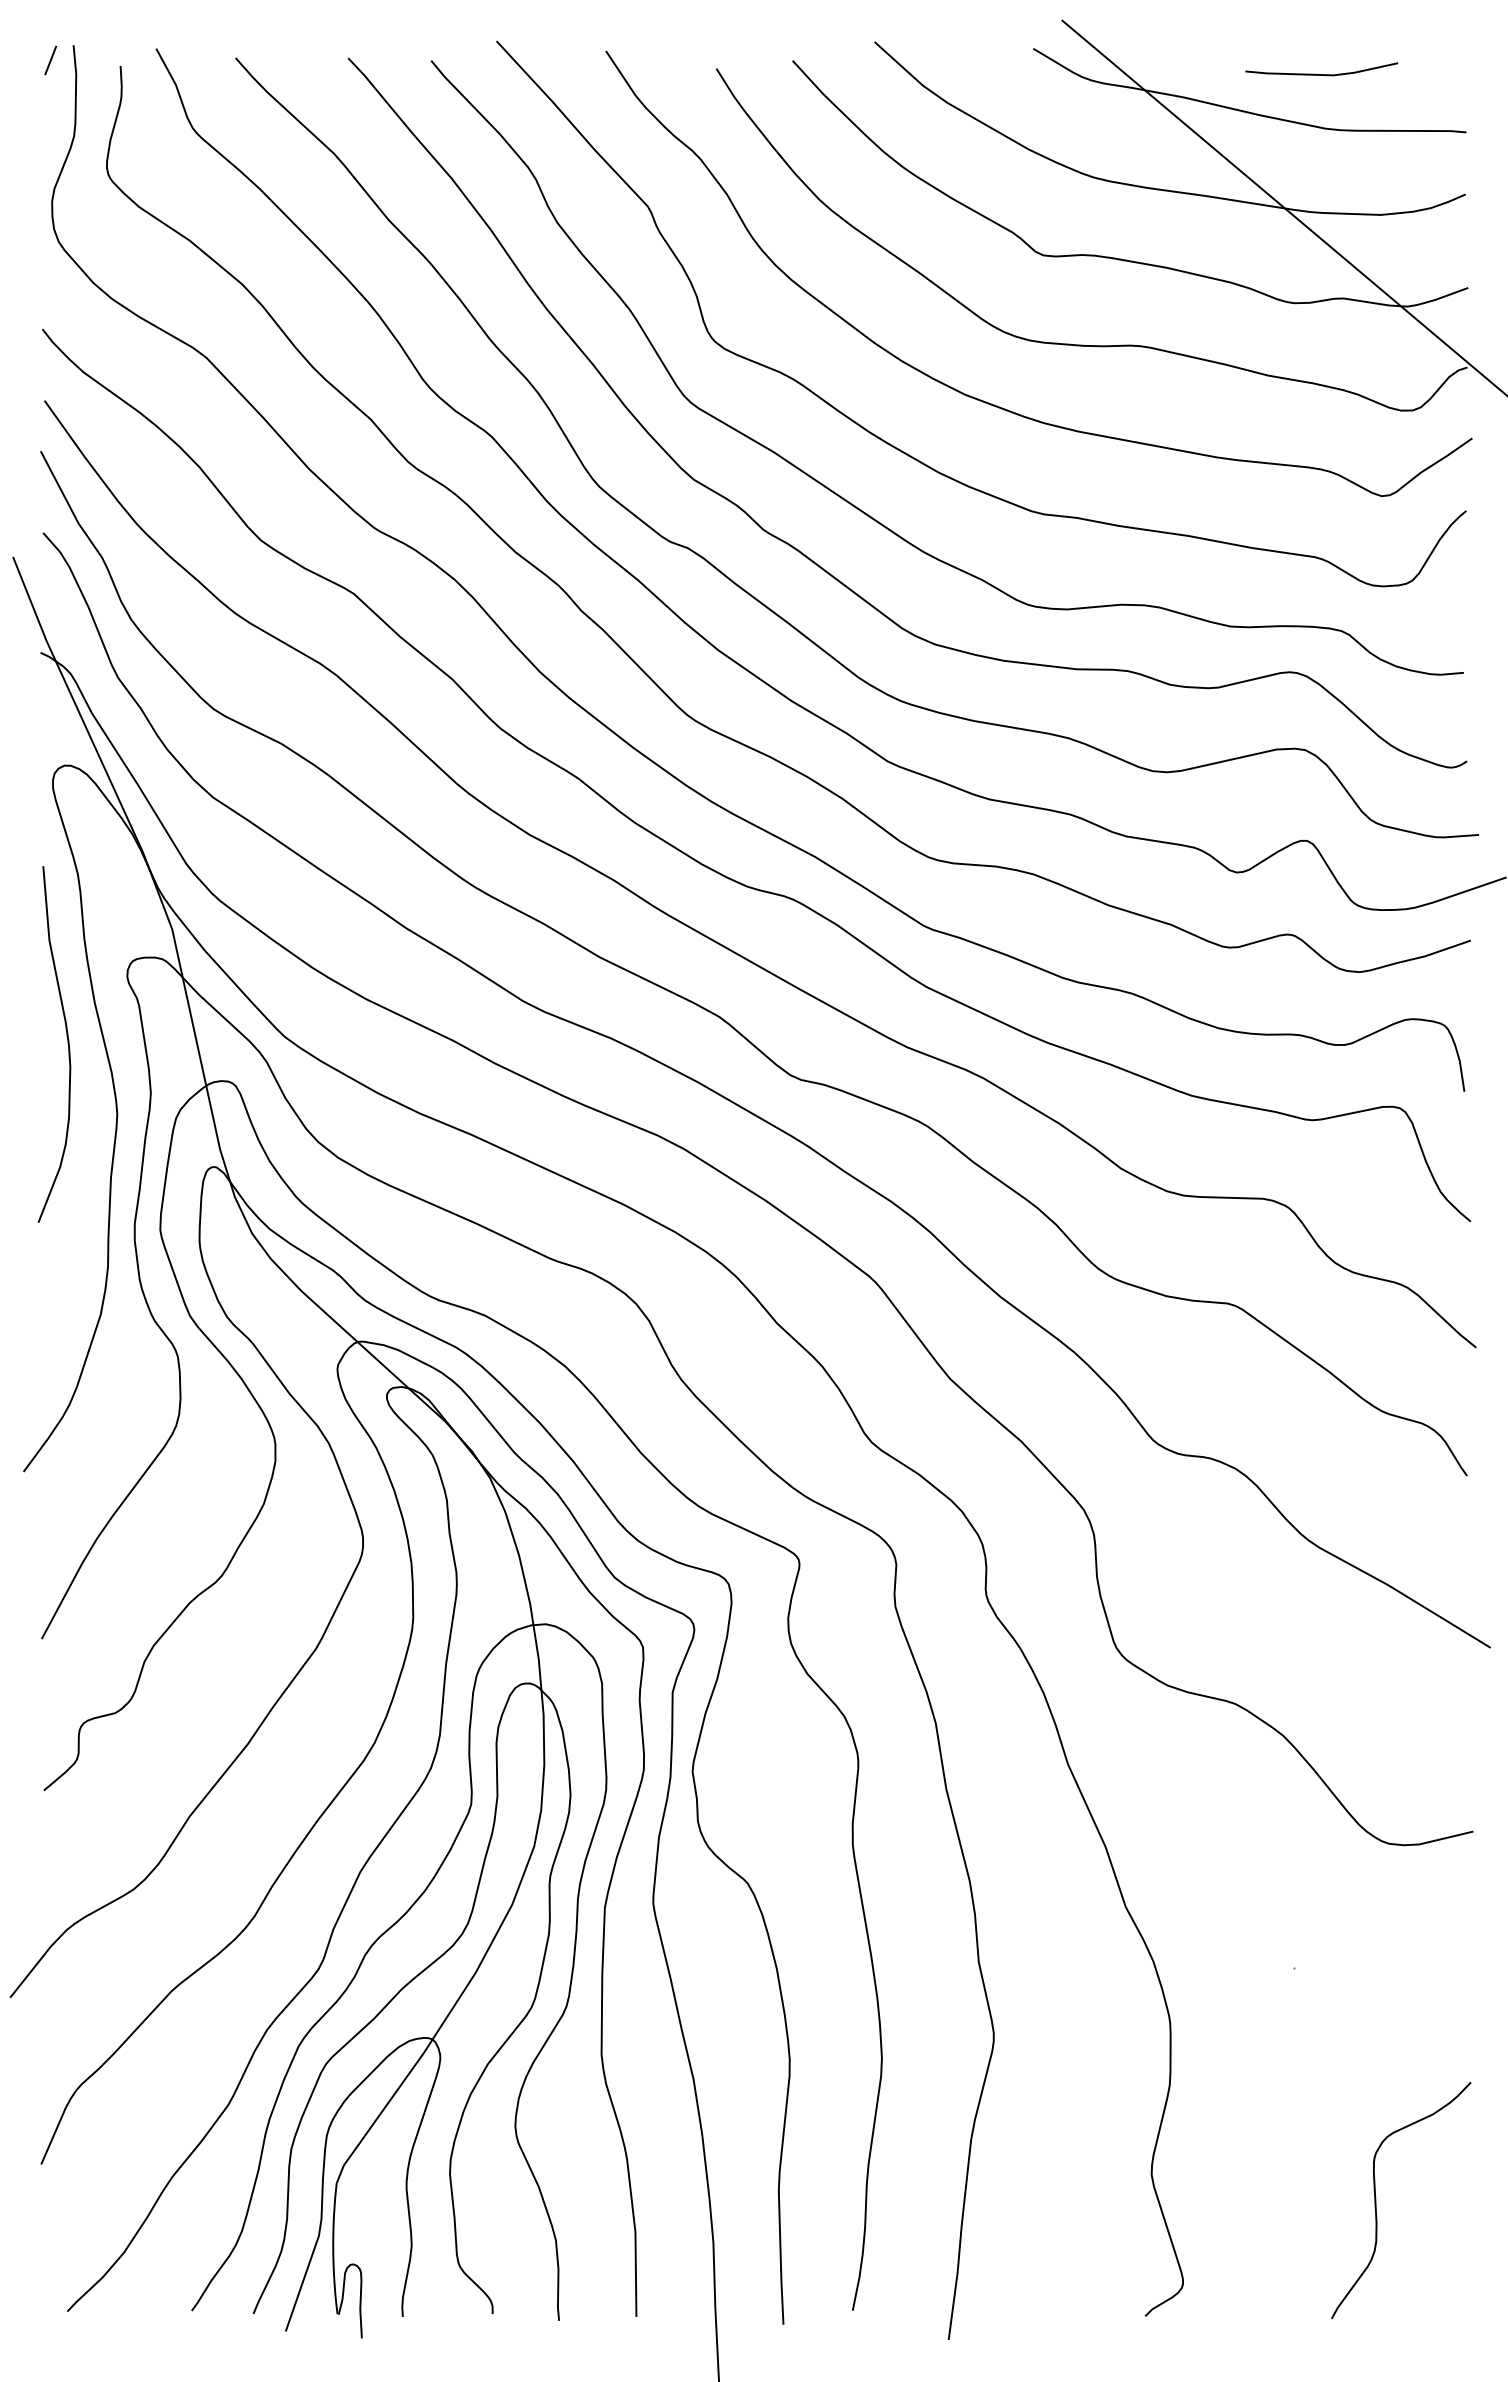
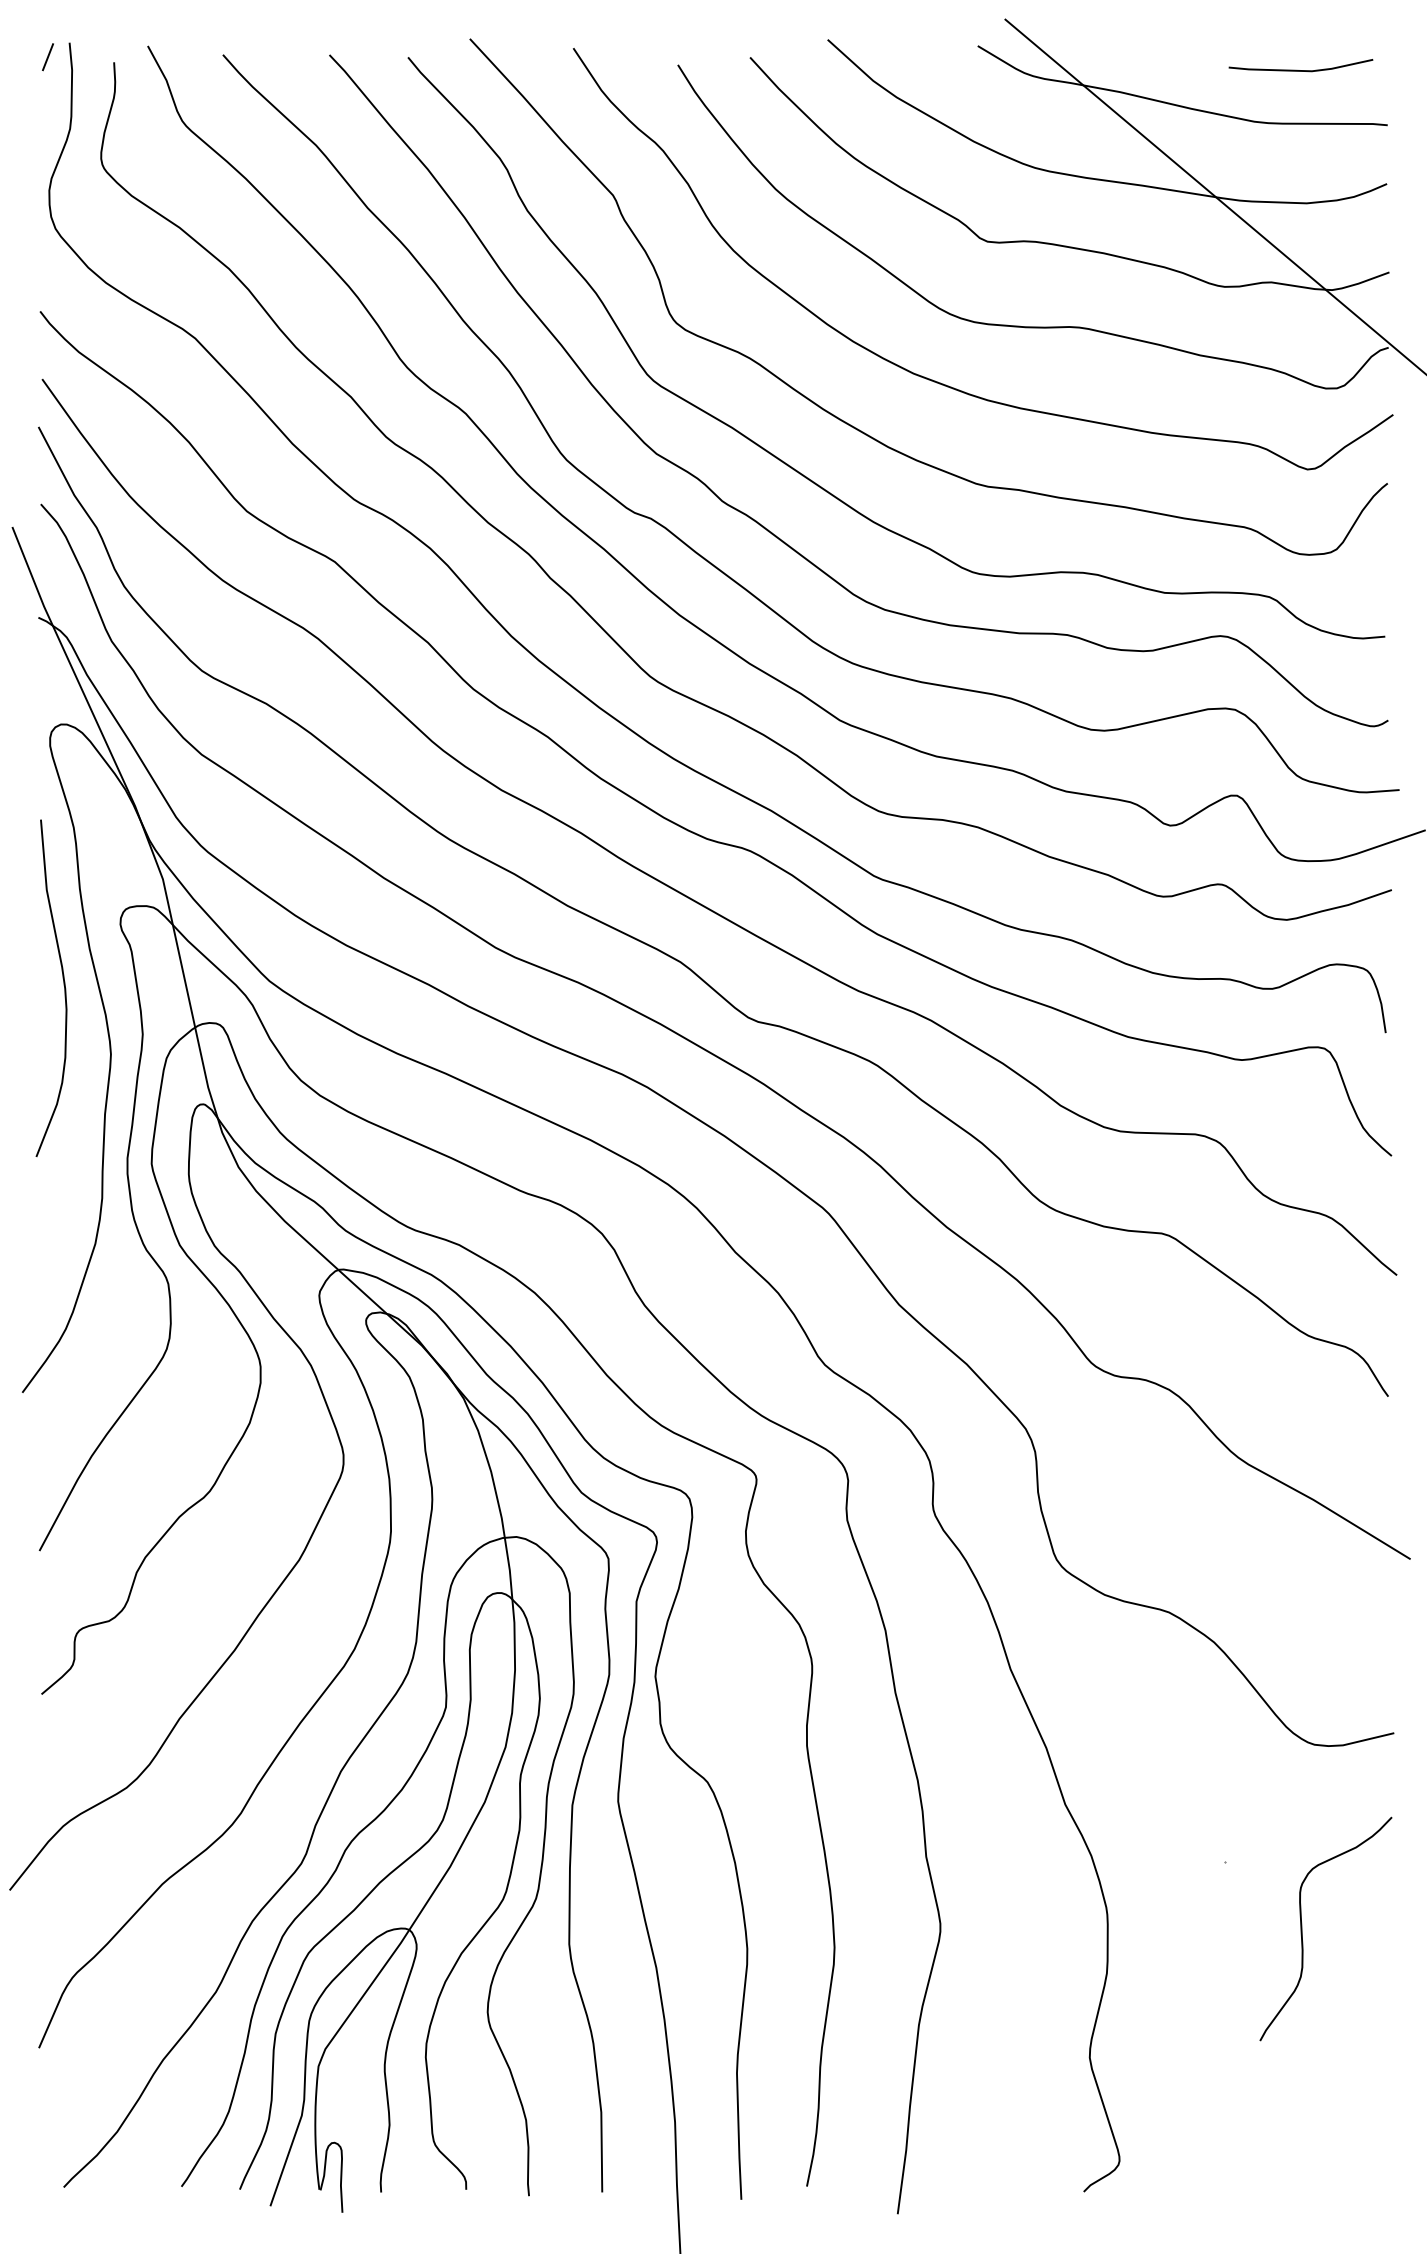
line: (1321, 74) -> (1300, 70), moved
curve: (1376, 2200) -> (1302, 1928), moved

